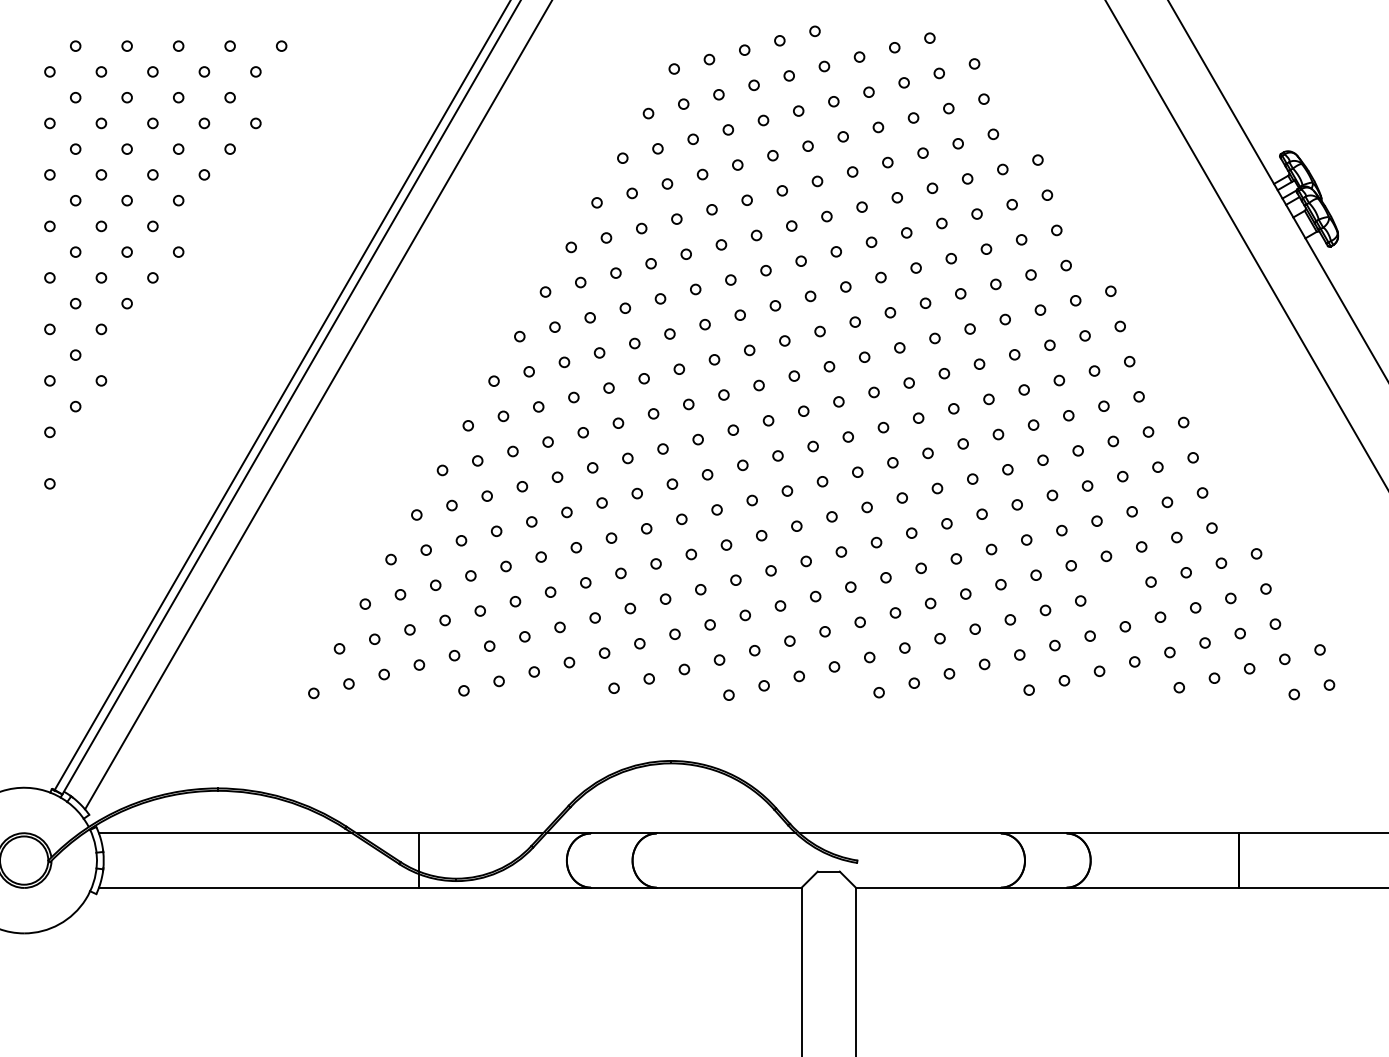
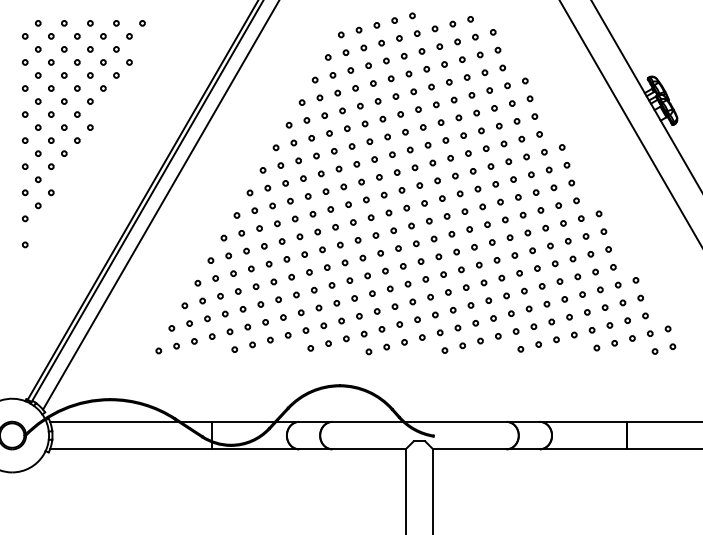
circle: (1115, 591) -> (564, 299), added

